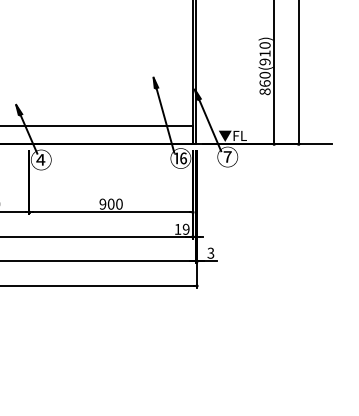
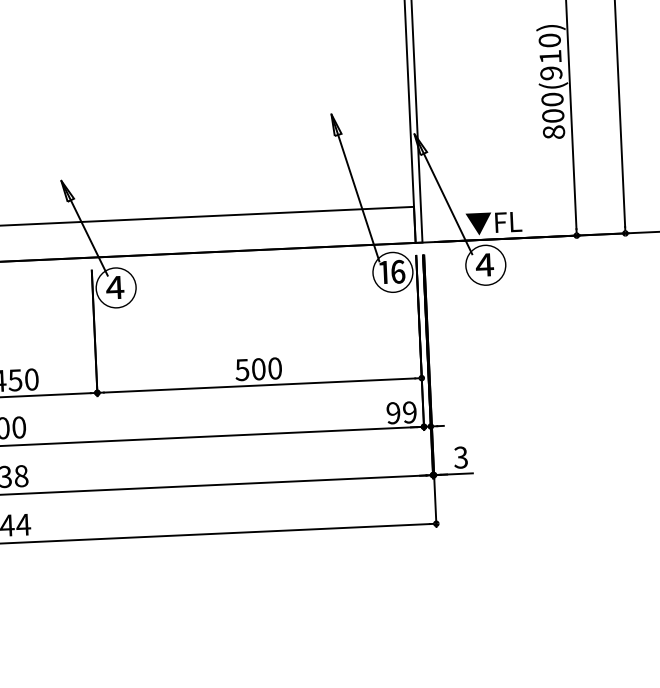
text: (264, 83) -> (552, 115), 860(910) -> 800(910)
text: (226, 156) -> (483, 264), ⑦ -> ④
text: (102, 203) -> (241, 368), 900 -> 500
text: (177, 228) -> (392, 411), 19 -> 99

